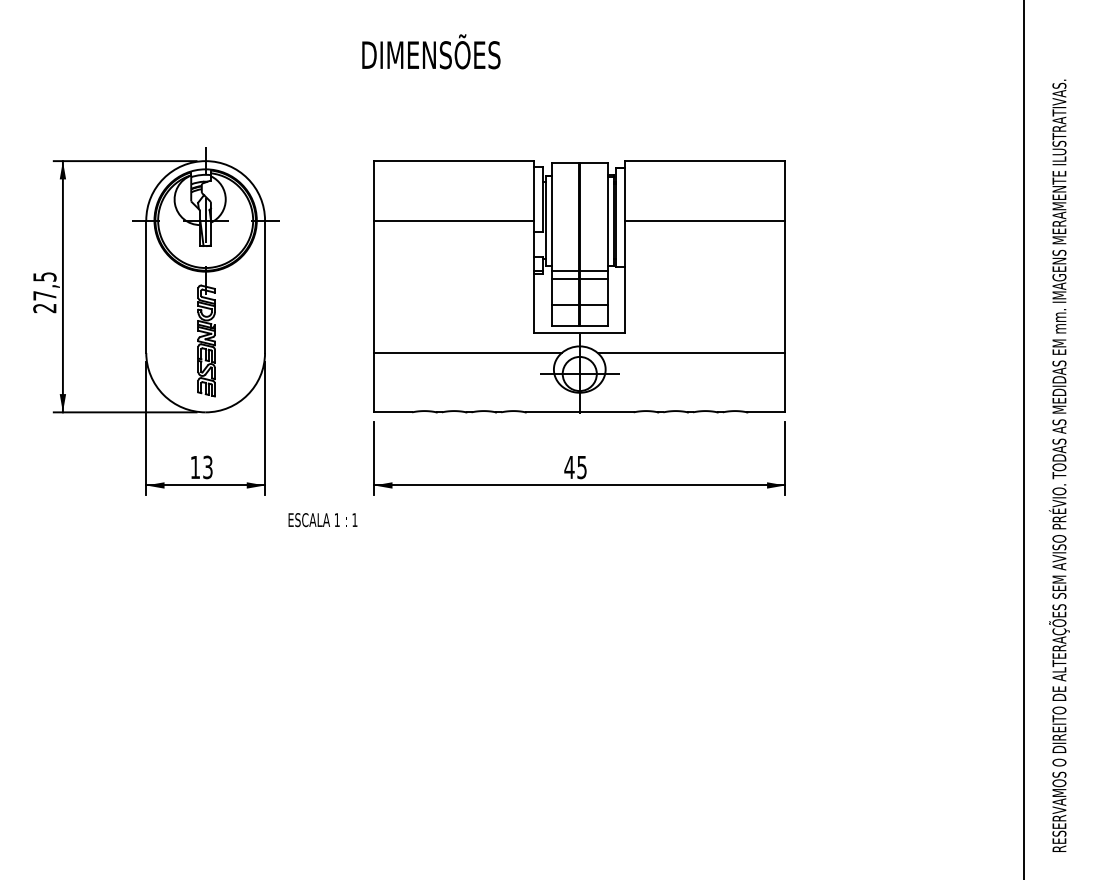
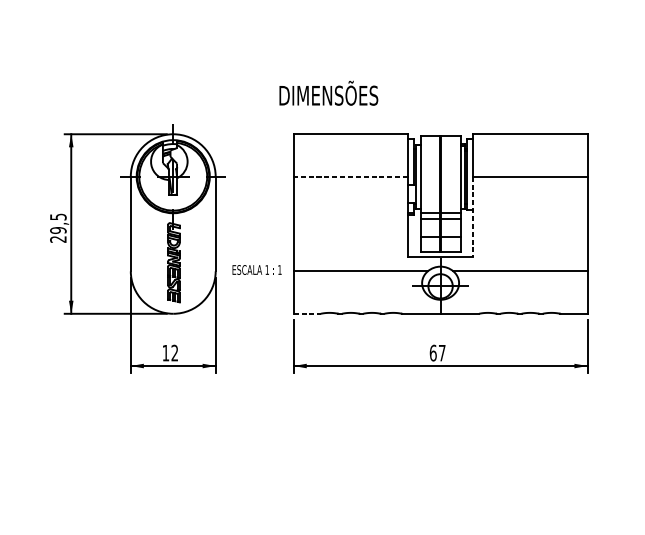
text: (431, 51) -> (328, 93), moved
line: (454, 220) -> (351, 176), solid -> dashed
line: (625, 277) -> (473, 217), solid -> dashed
text: (44, 295) -> (58, 230), 27,5 -> 29,5
line: (393, 412) -> (307, 313), solid -> dashed
text: (207, 467) -> (174, 353), 13 -> 12
text: (575, 467) -> (437, 353), 45 -> 67
text: (322, 520) -> (256, 270), moved

